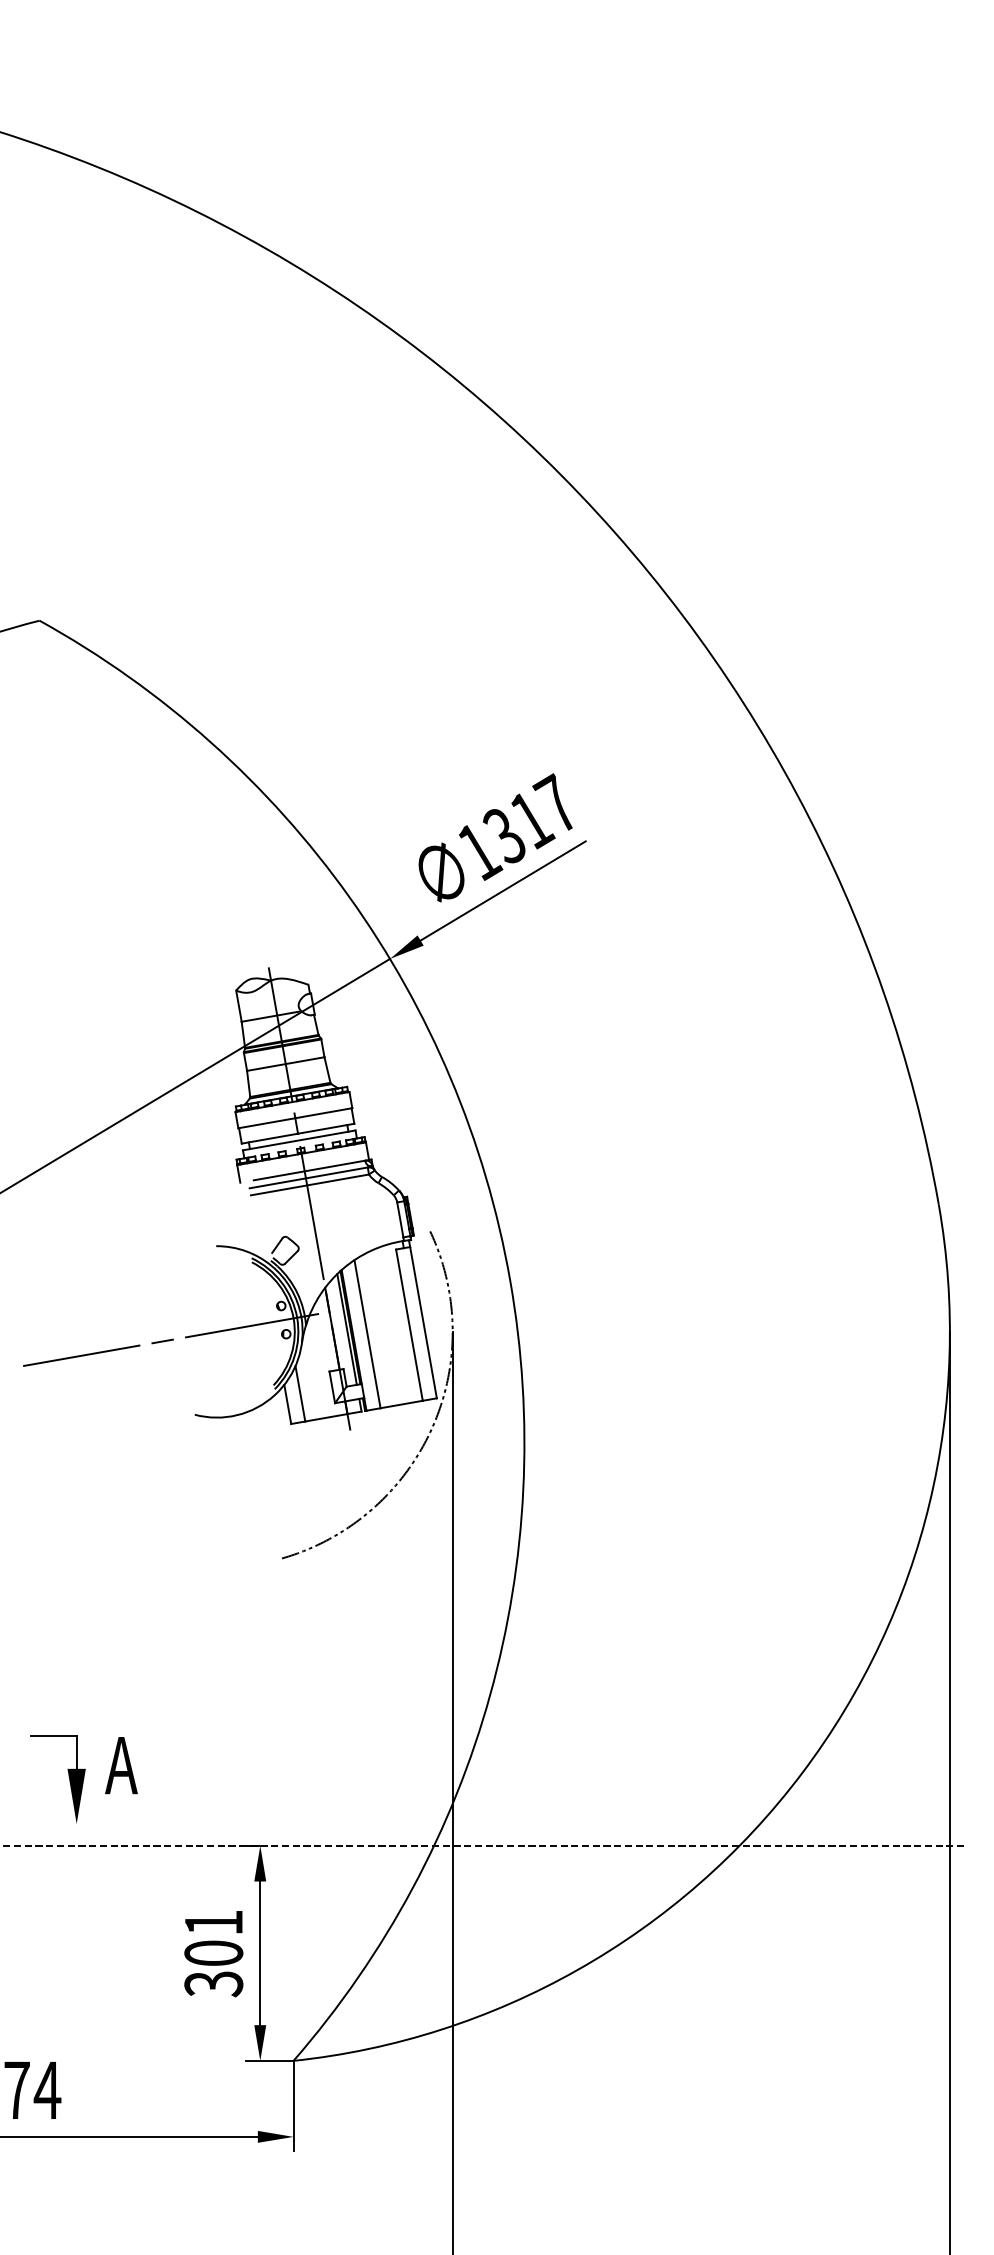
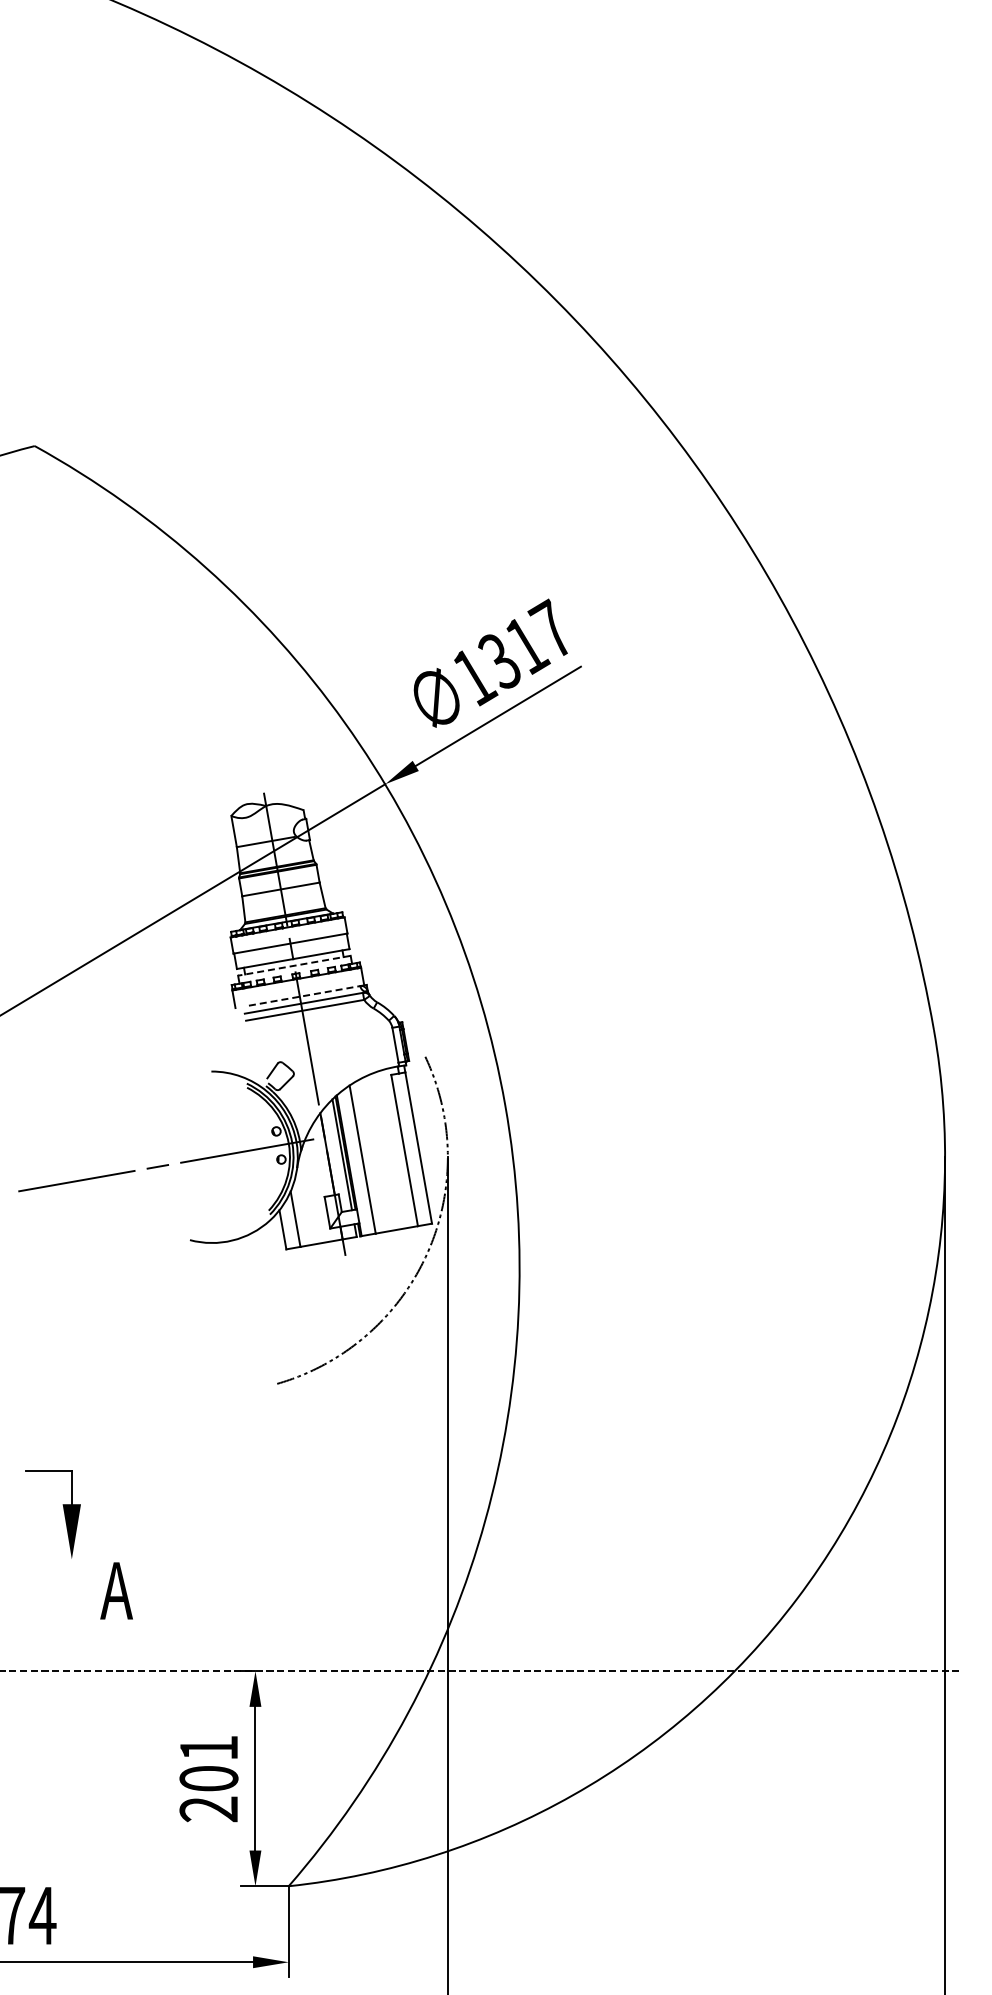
line: (298, 1140) -> (293, 965), solid -> dashed
line: (309, 1170) -> (304, 995), solid -> dashed
part: (68, 1776) -> (63, 1511), moved
text: (213, 1984) -> (208, 1809), 301 -> 201

